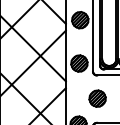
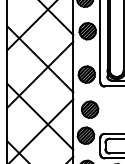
part: (97, 98) -> (89, 109), moved

